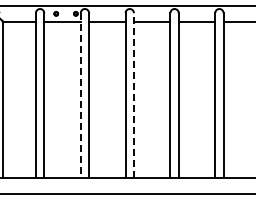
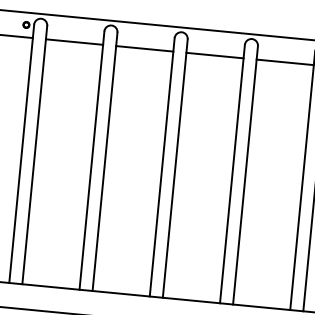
line: (133, 95) -> (104, 161), dashed -> solid
line: (80, 96) -> (21, 155), dashed -> solid

